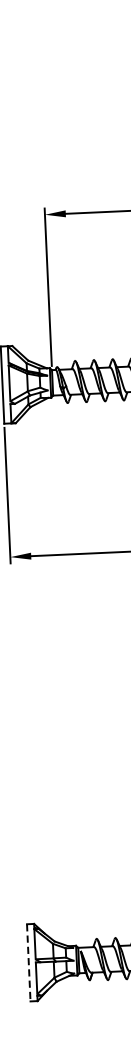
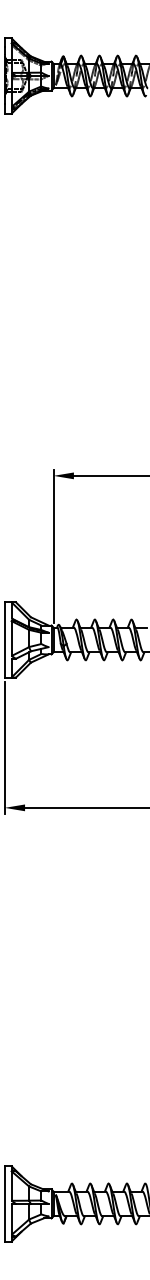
line: (28, 962) -> (4, 1203), dashed -> solid

